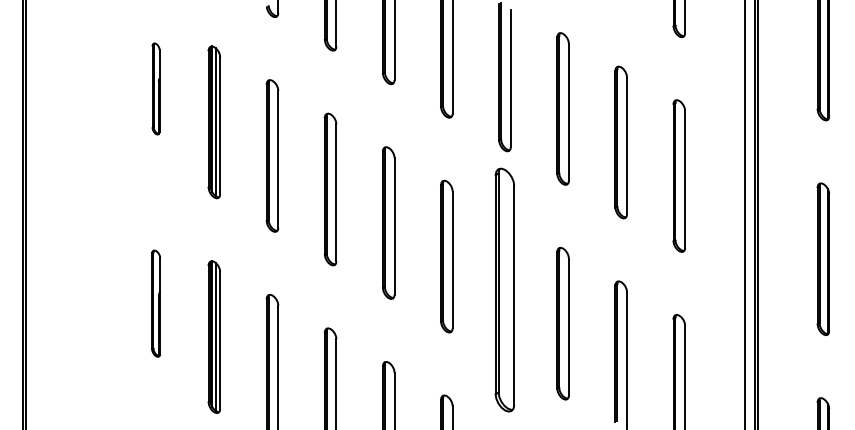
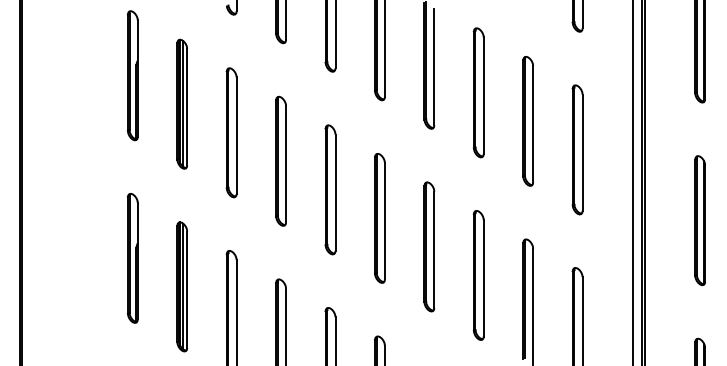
part: (155, 88) -> (132, 75), size x1.67
part: (505, 289) -> (429, 246), size x0.62
part: (155, 303) -> (132, 258), size x1.43

